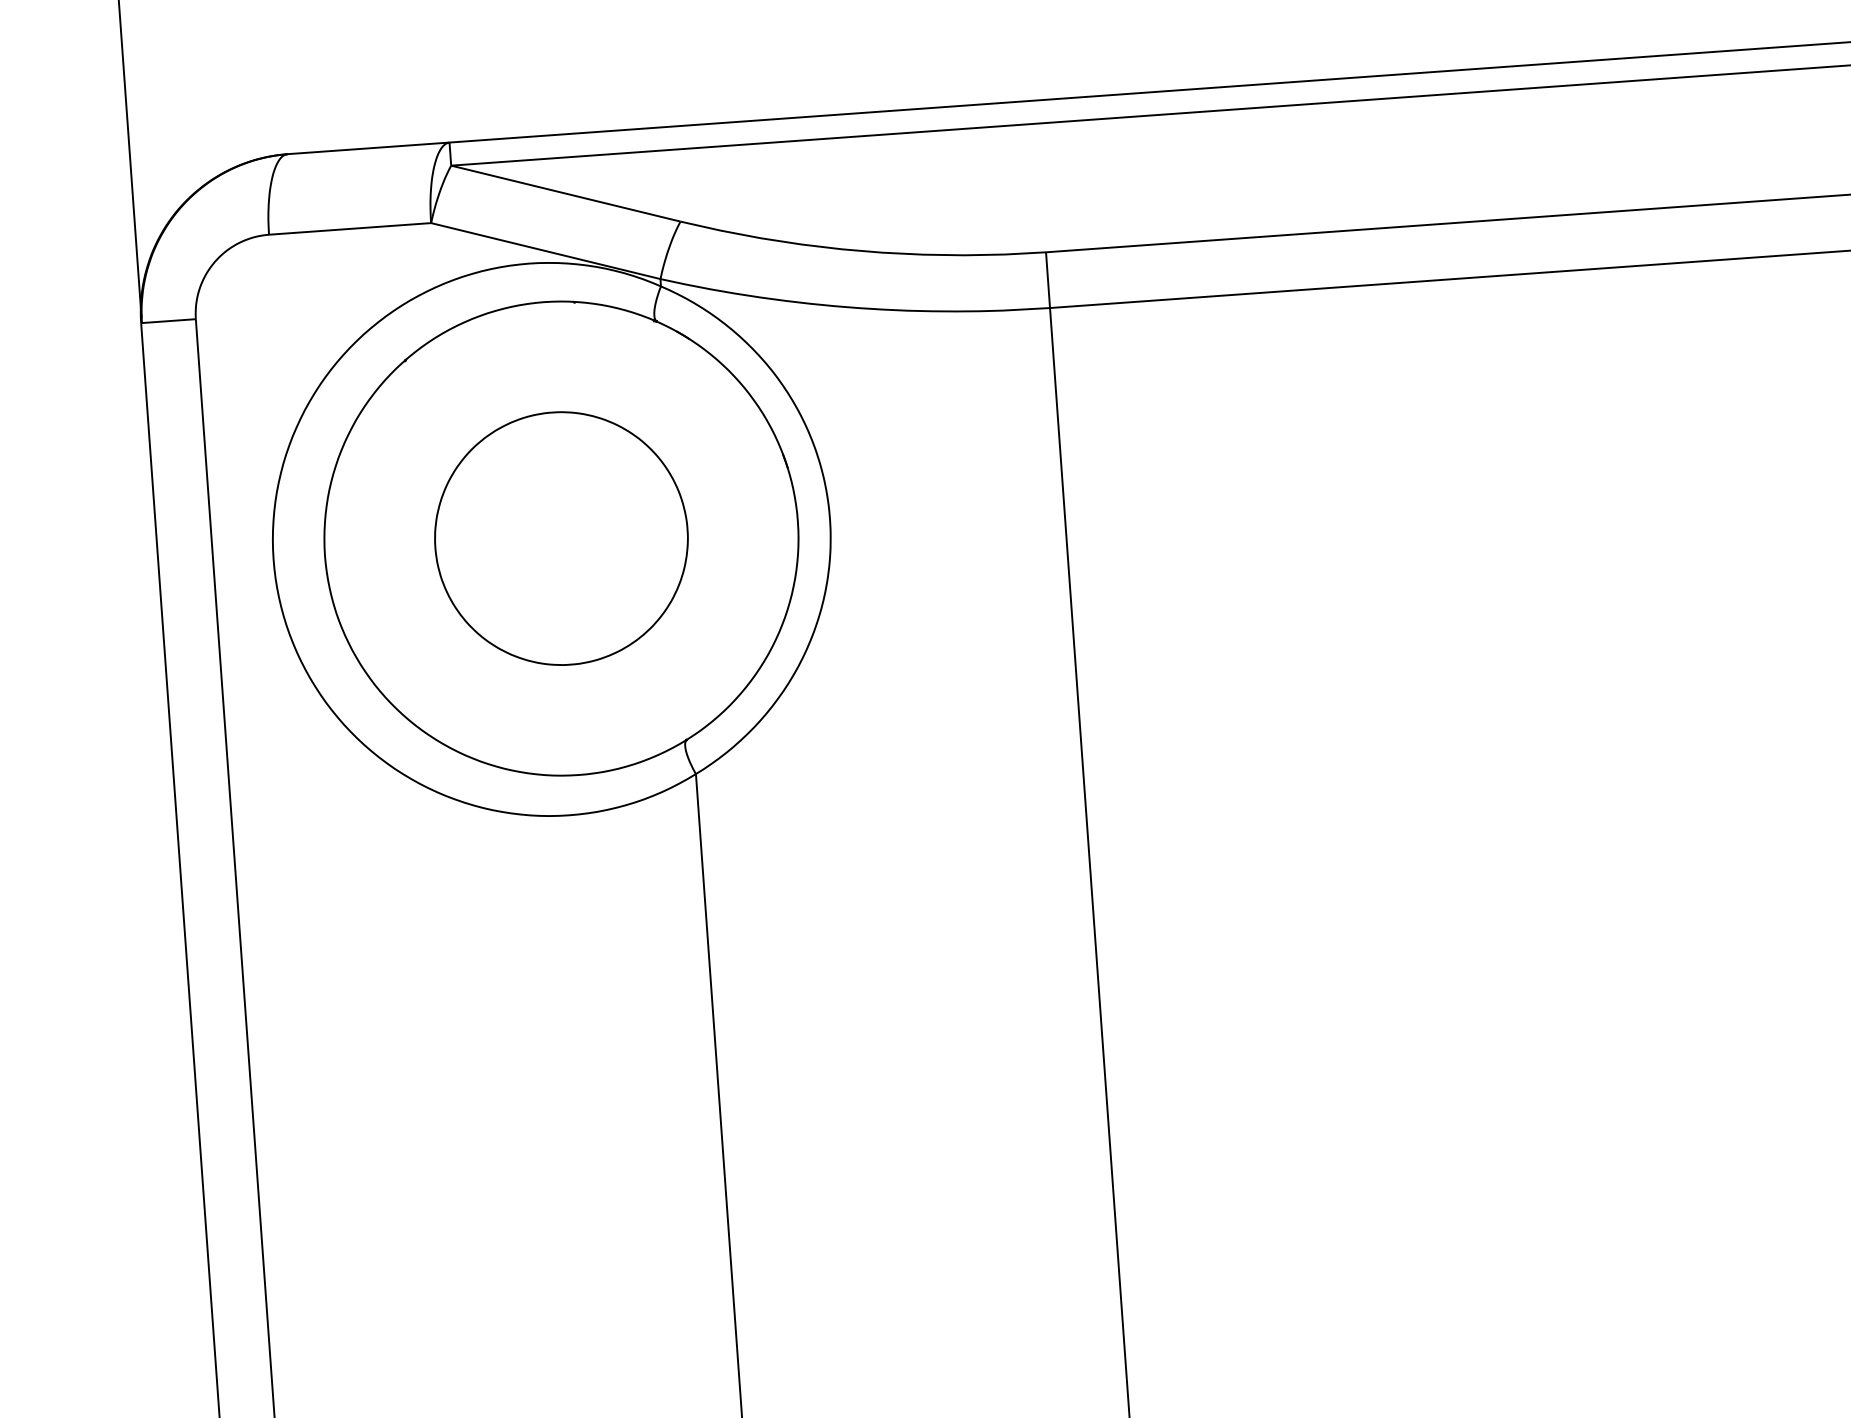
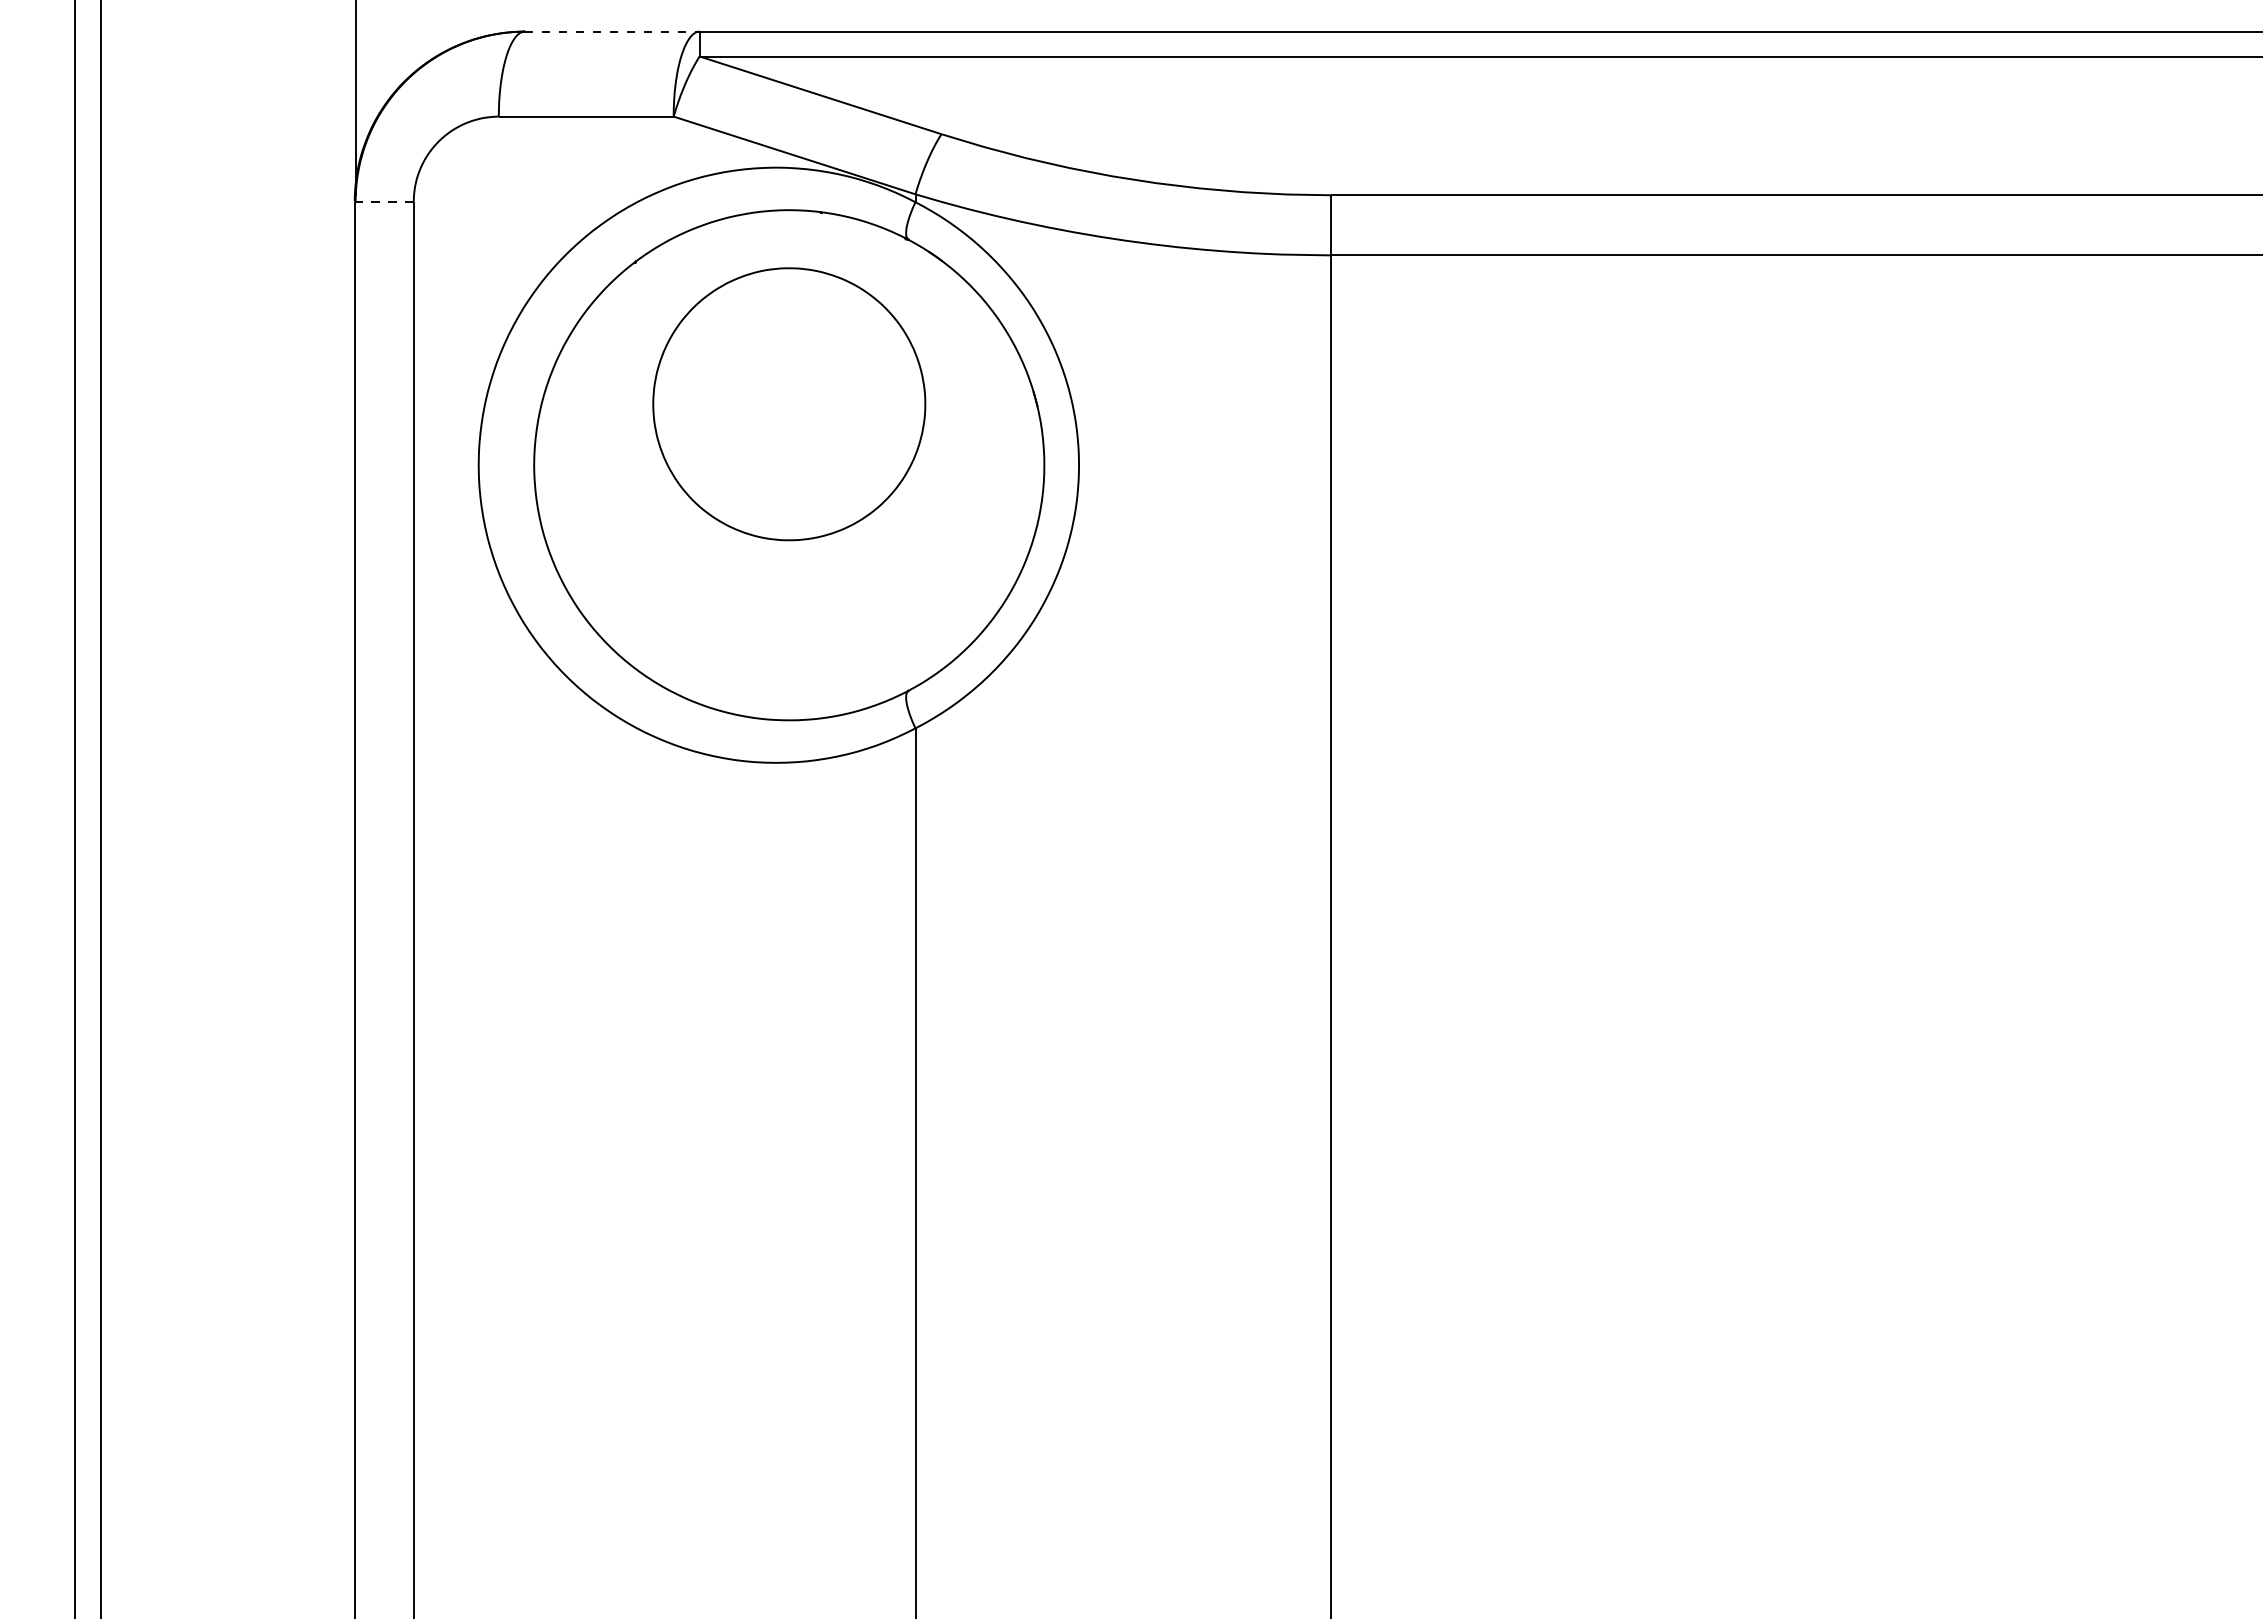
line: (368, 148) -> (612, 31), solid -> dashed
line: (168, 320) -> (384, 201), solid -> dashed
part: (561, 538) -> (789, 404), moved

